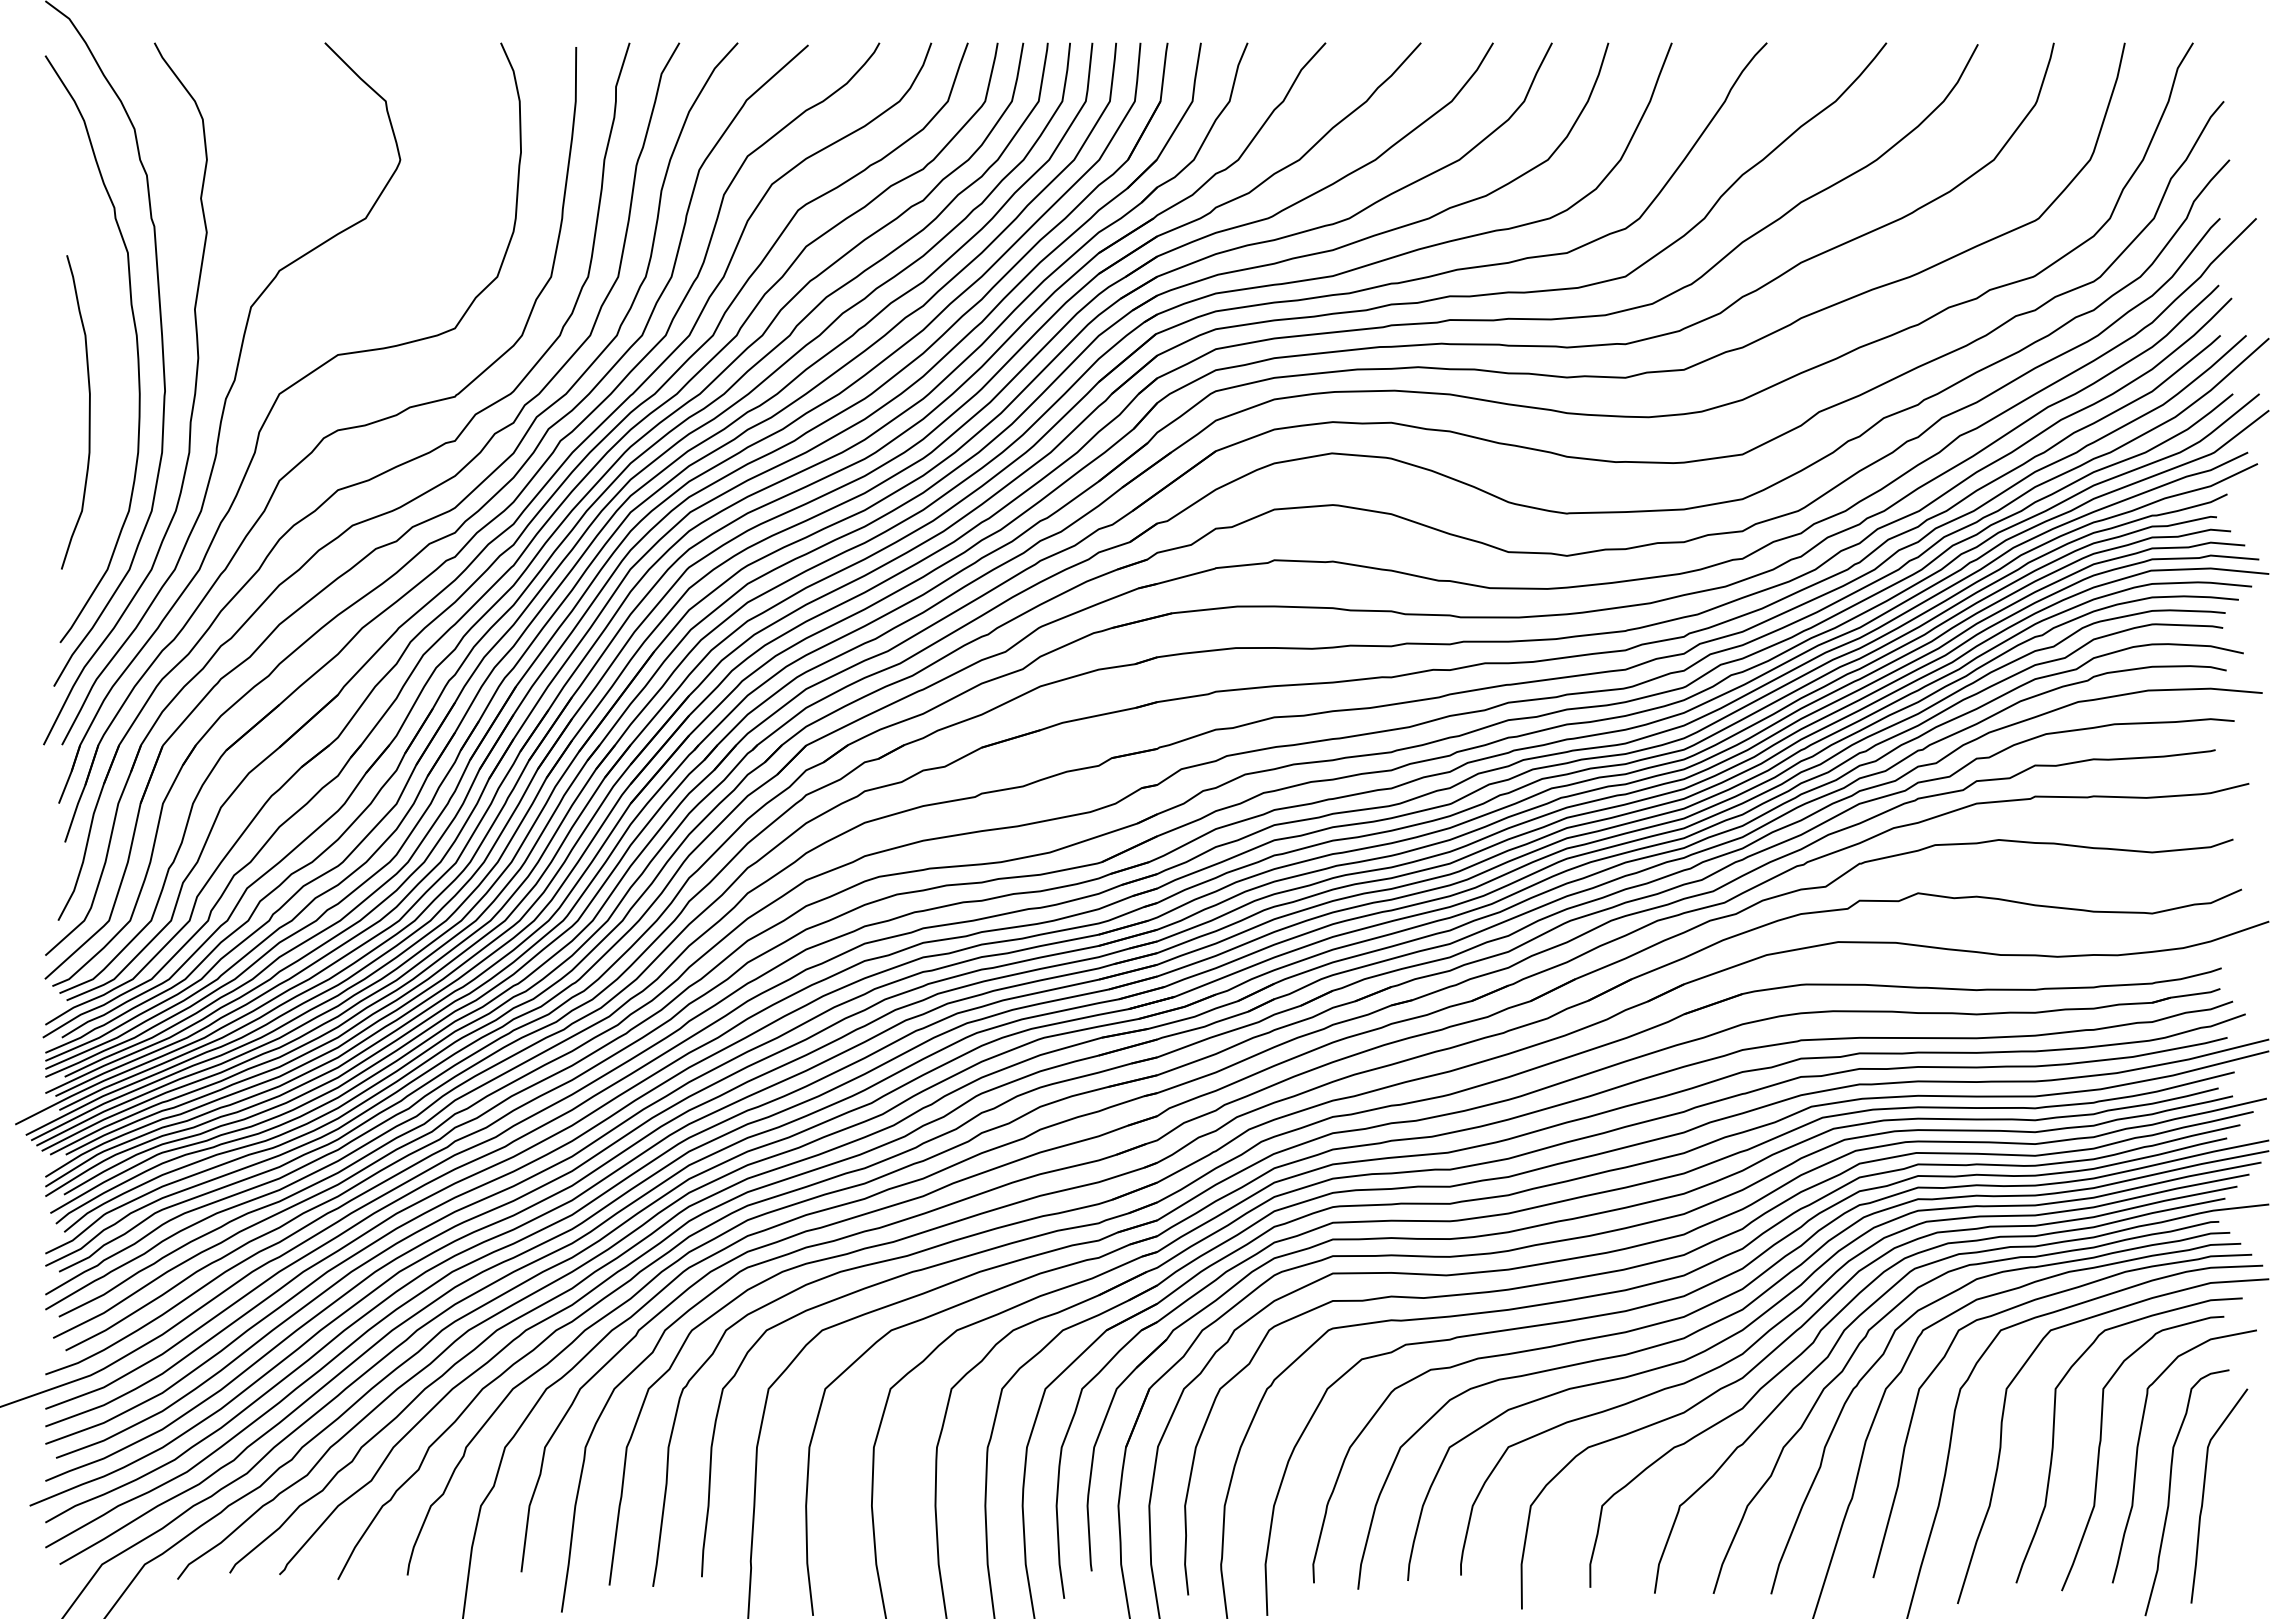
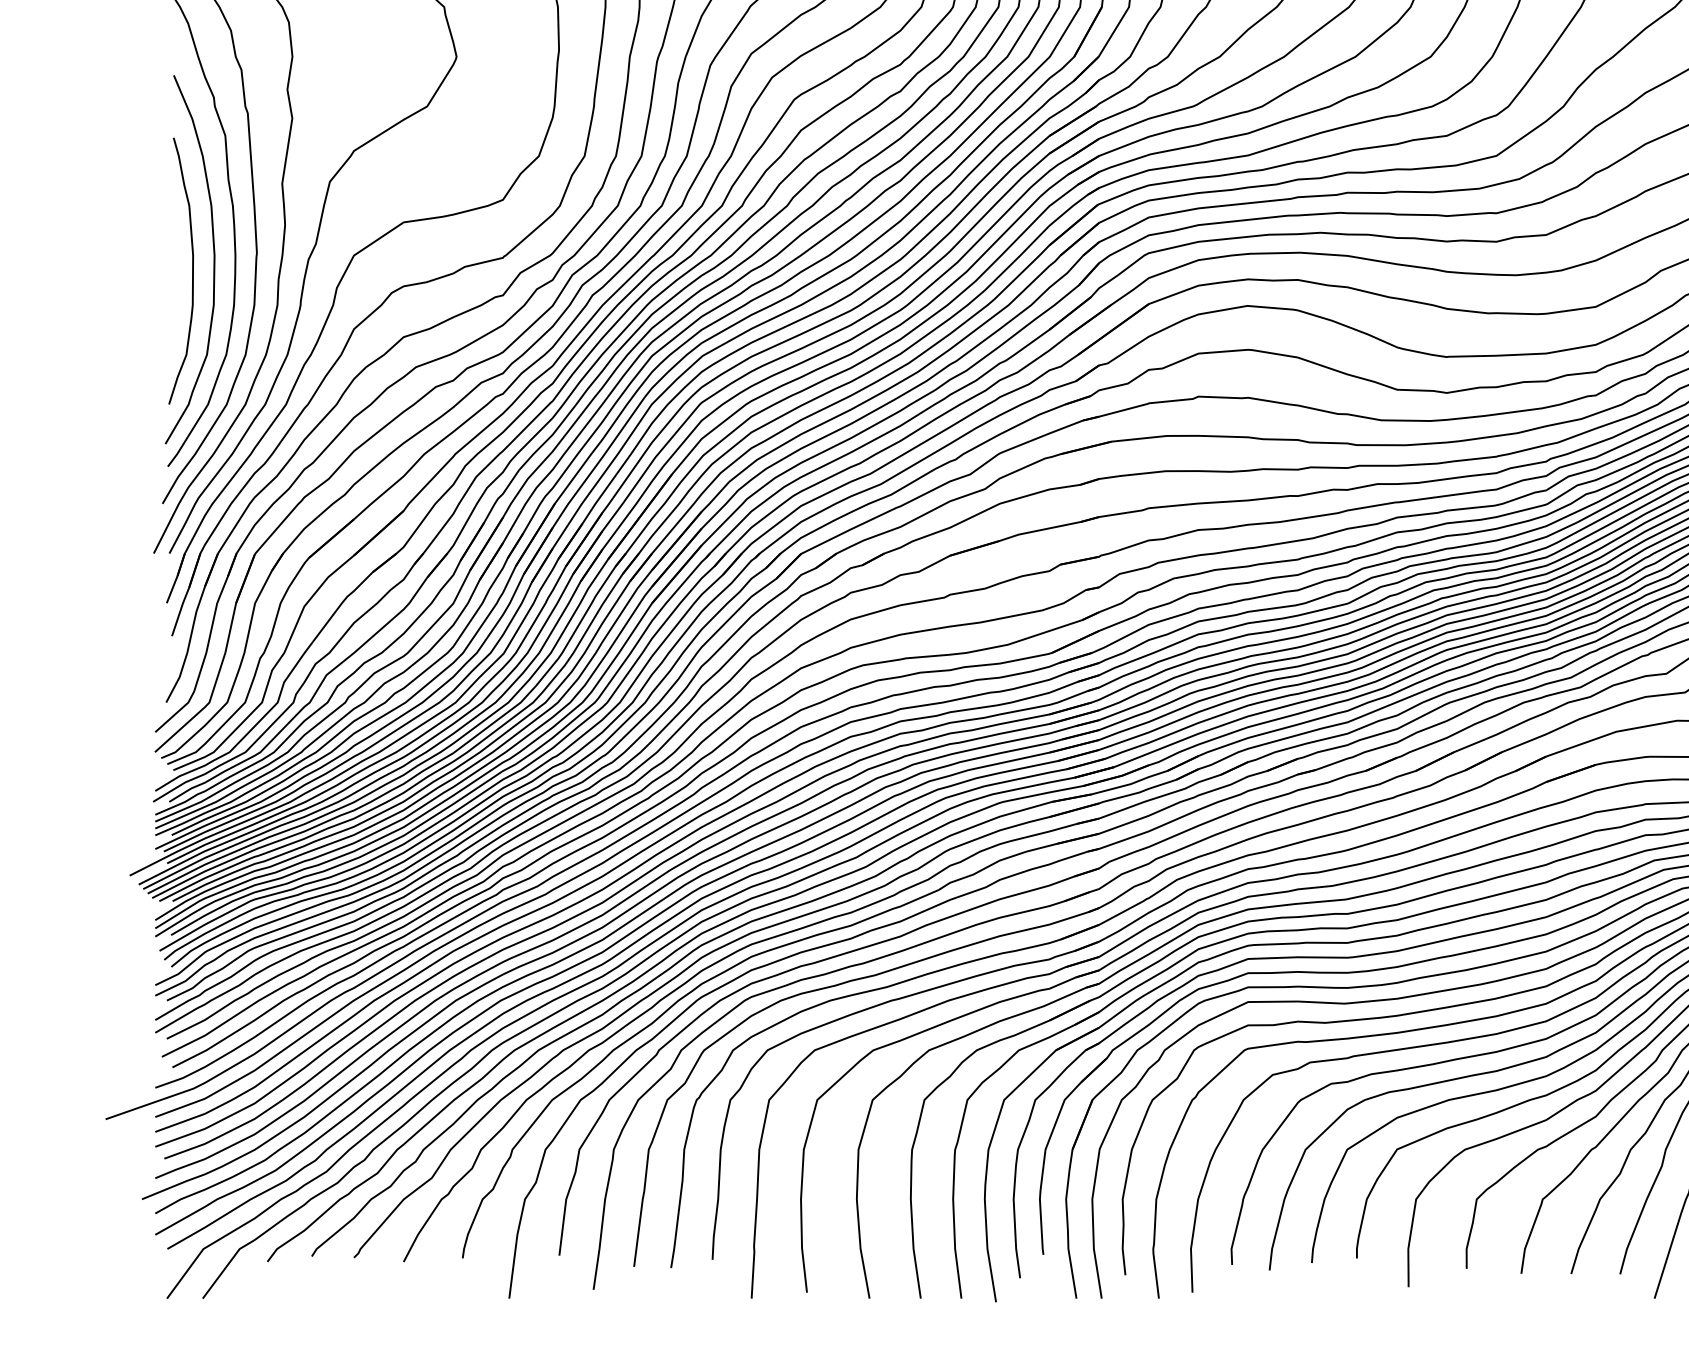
curve: (114, 398) -> (213, 259), added

